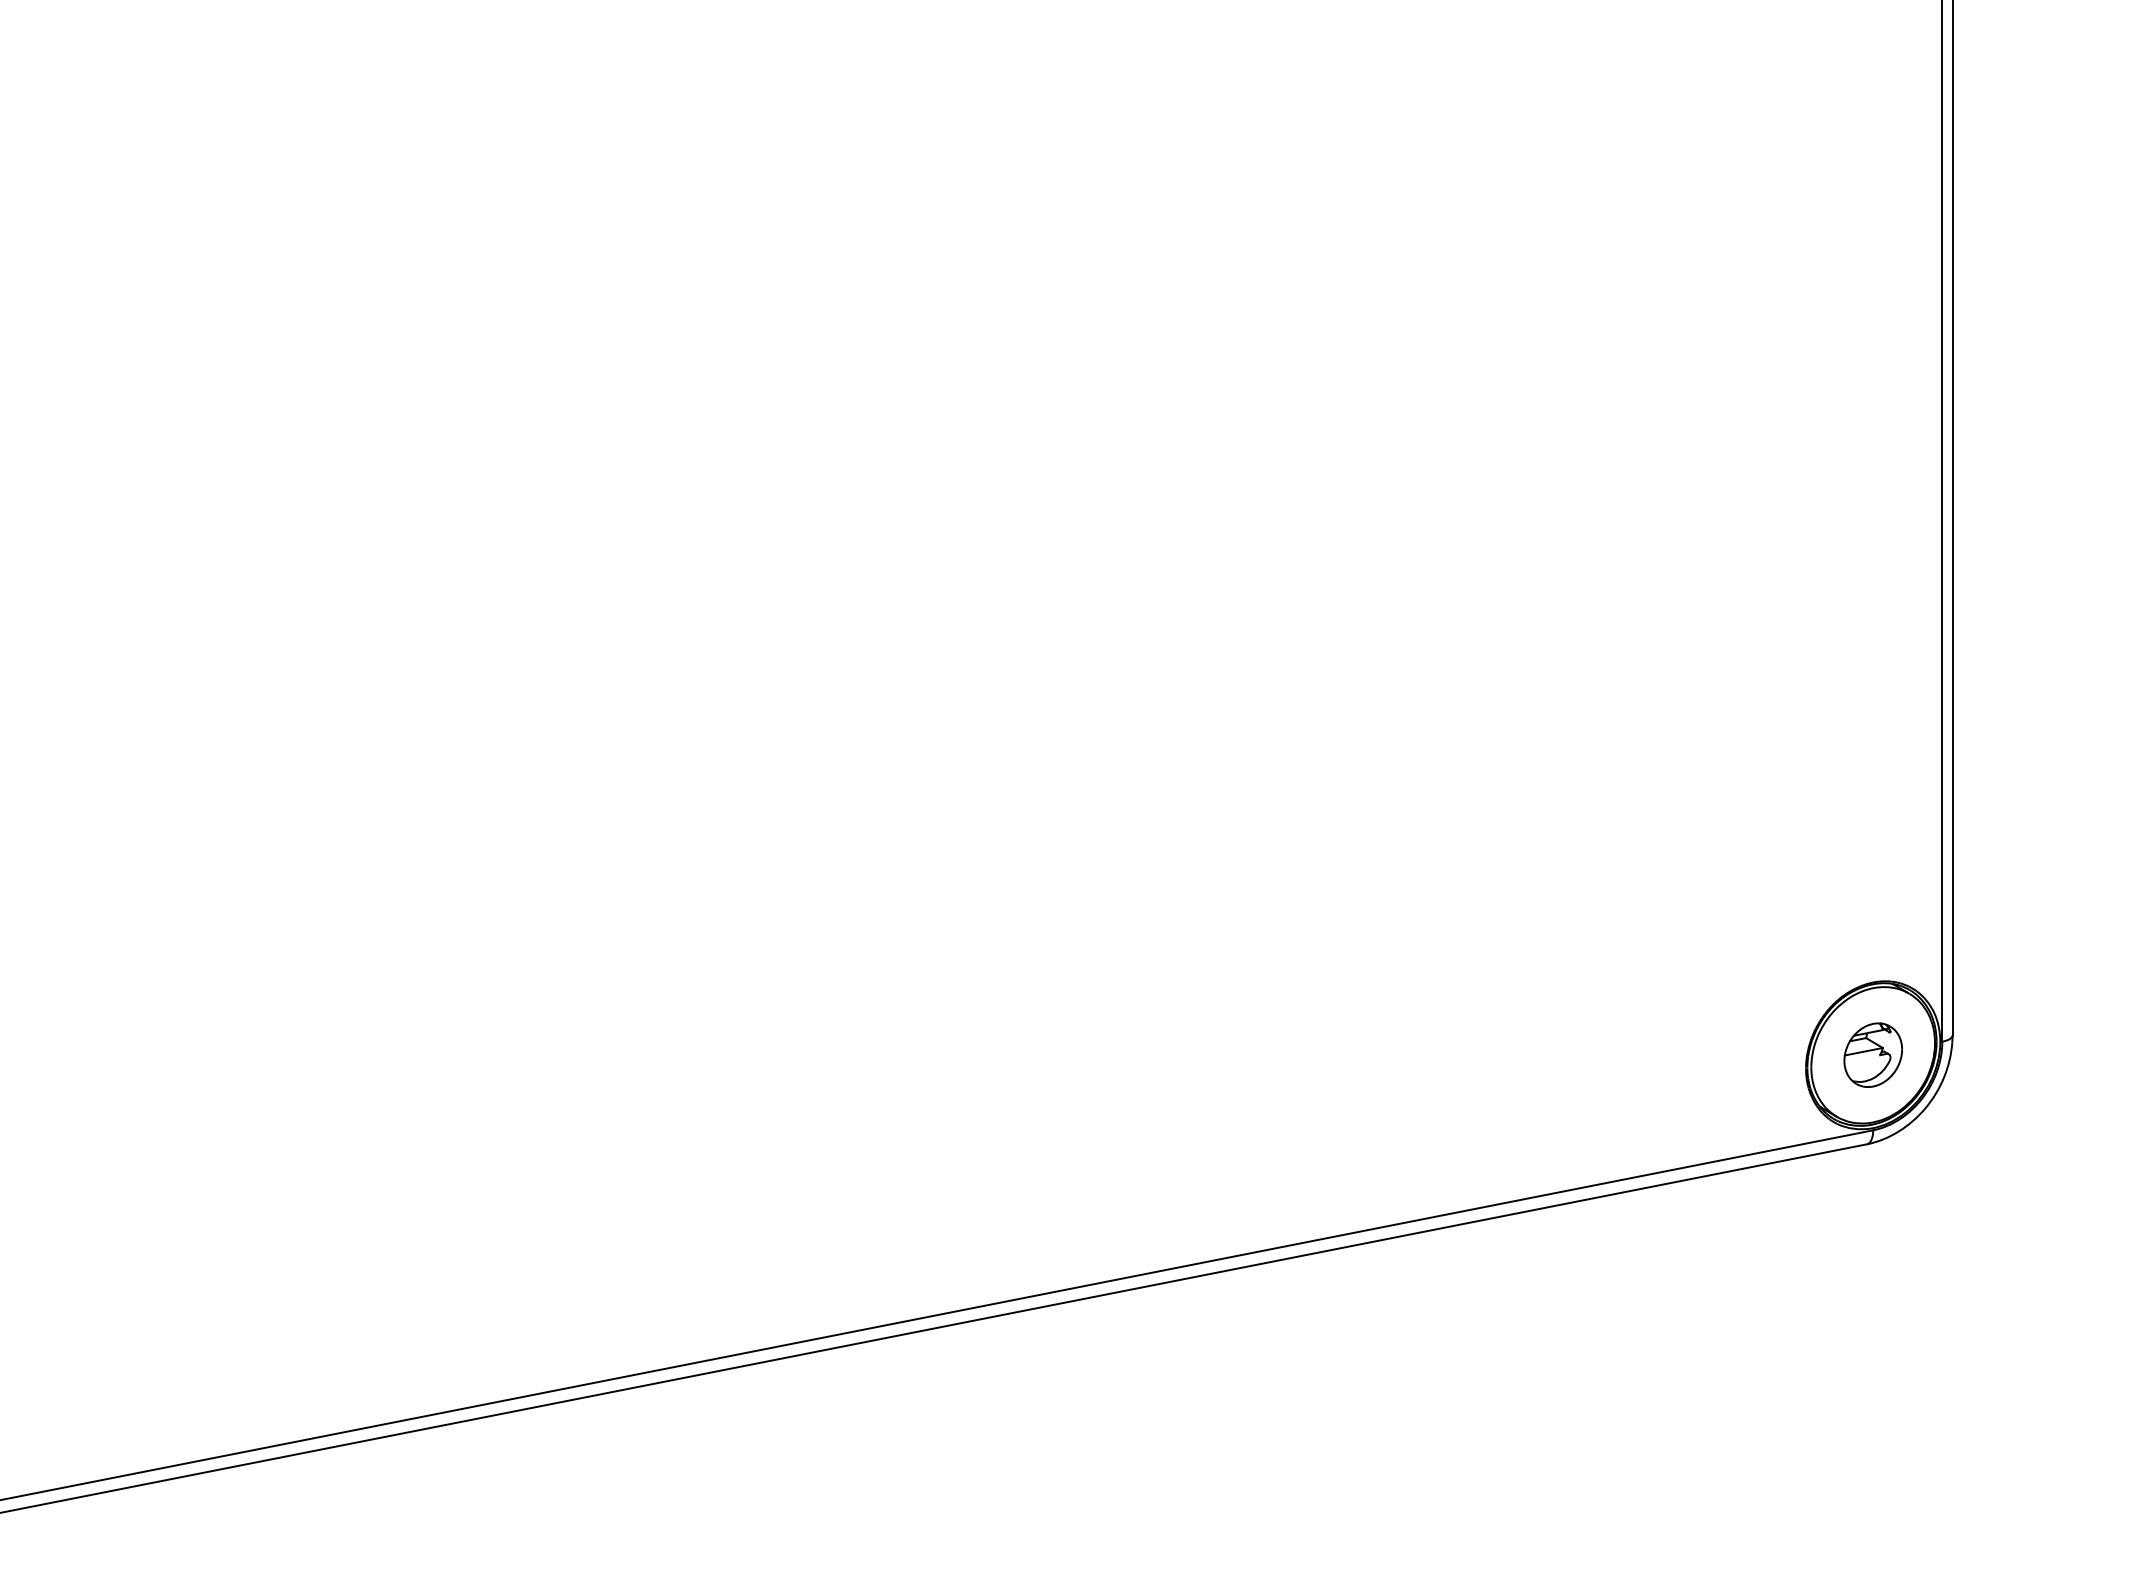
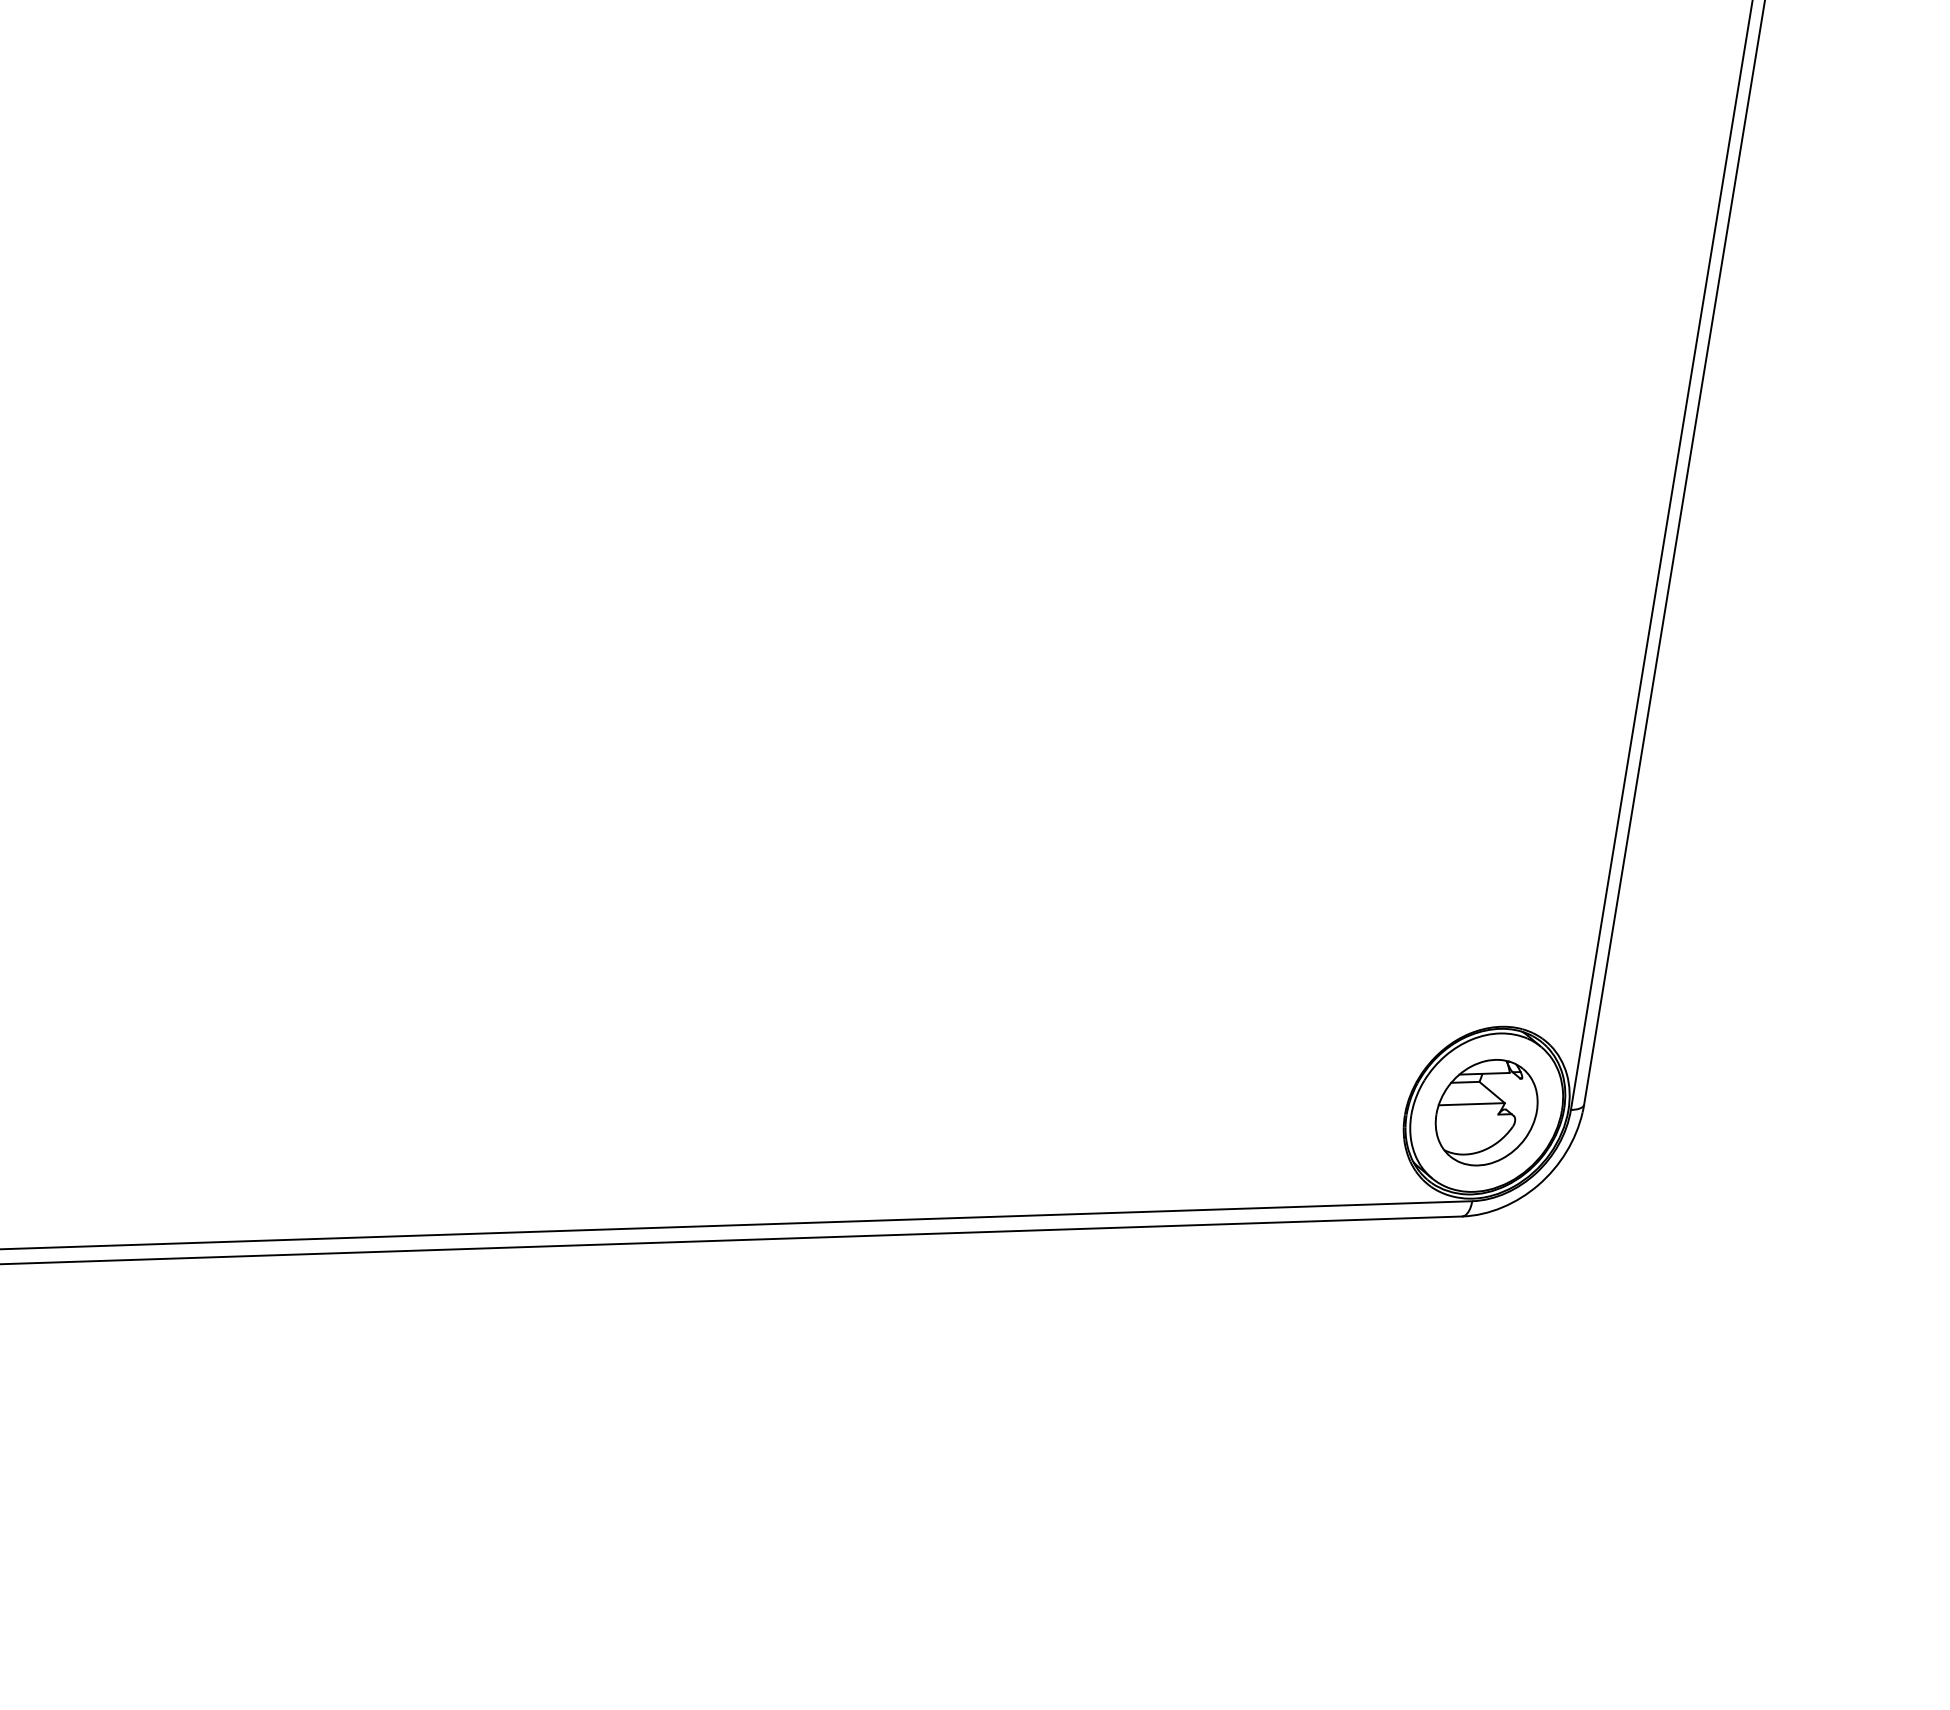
part: (1873, 1054) -> (1487, 1111), size x1.43

